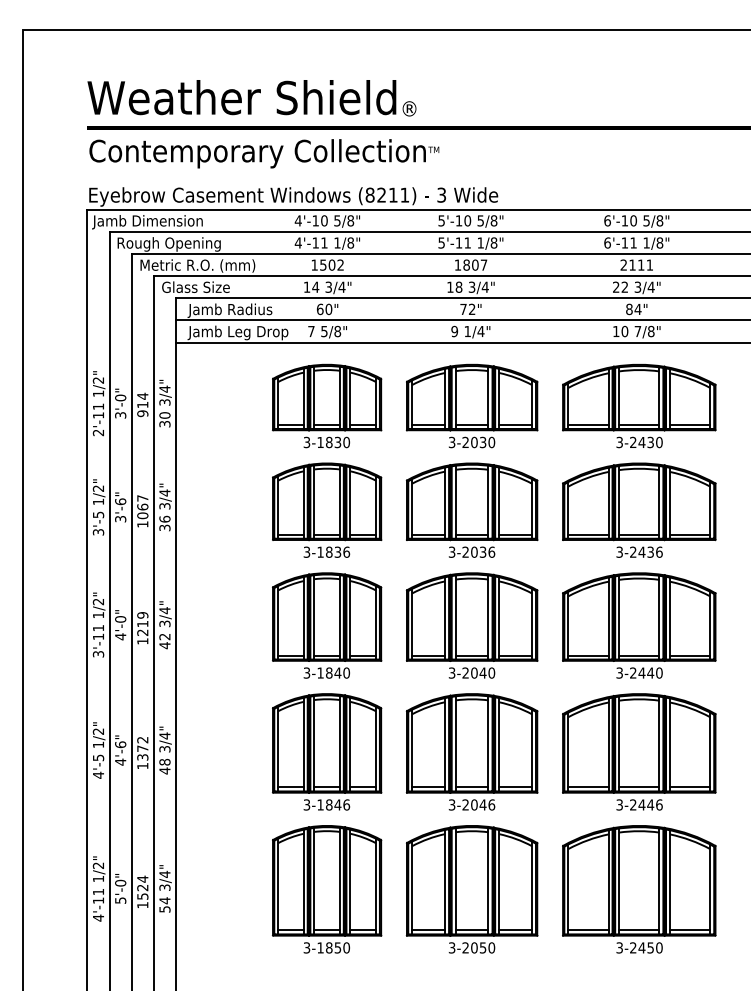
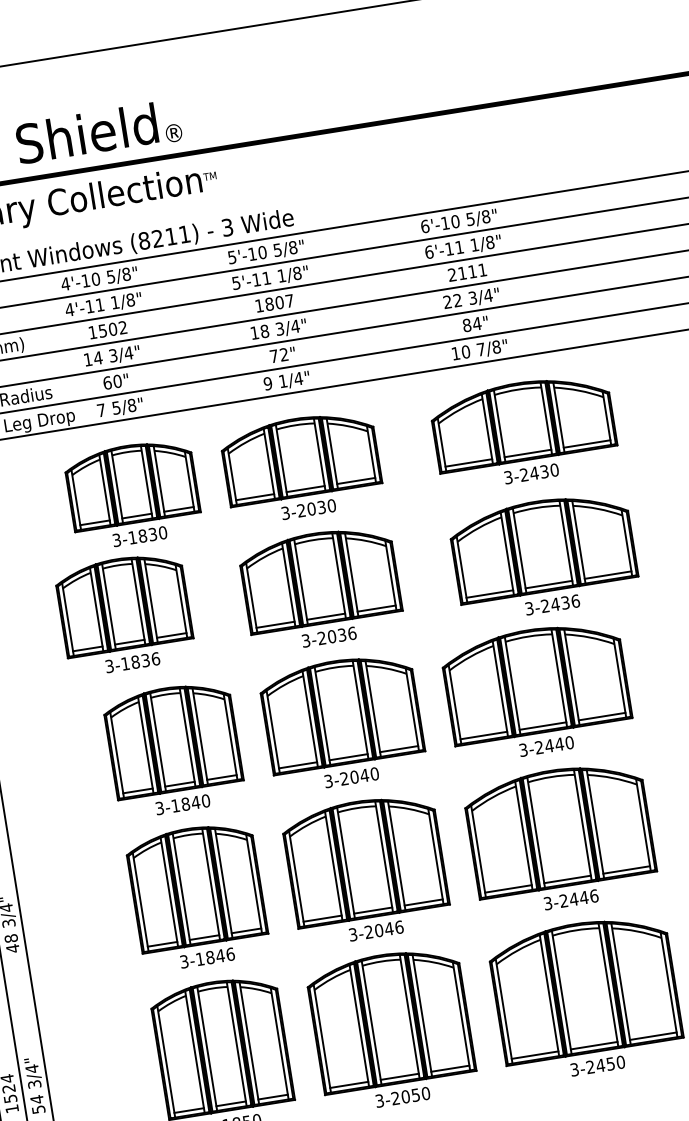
part: (639, 406) -> (524, 431), moved
part: (327, 509) -> (125, 612), moved
part: (639, 509) -> (544, 555), moved

